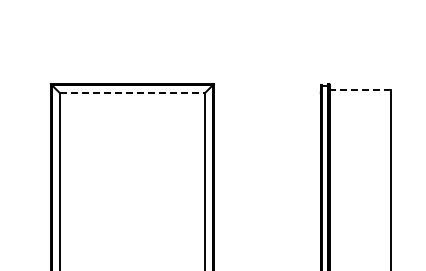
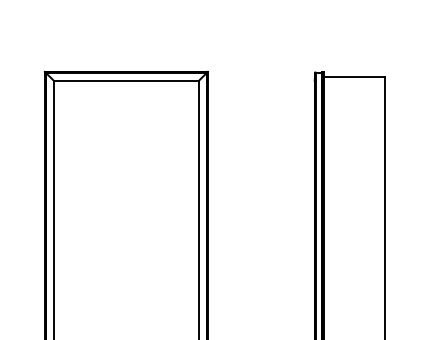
line: (360, 89) -> (354, 77), dashed -> solid
line: (132, 92) -> (126, 80), dashed -> solid

